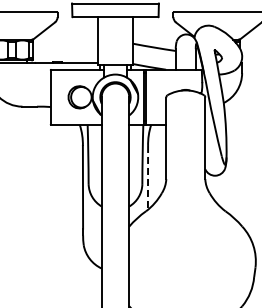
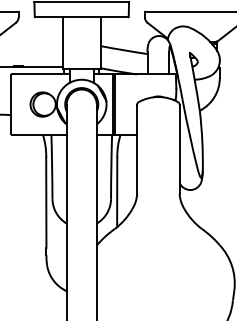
line: (148, 177) -> (117, 191), dashed -> solid

